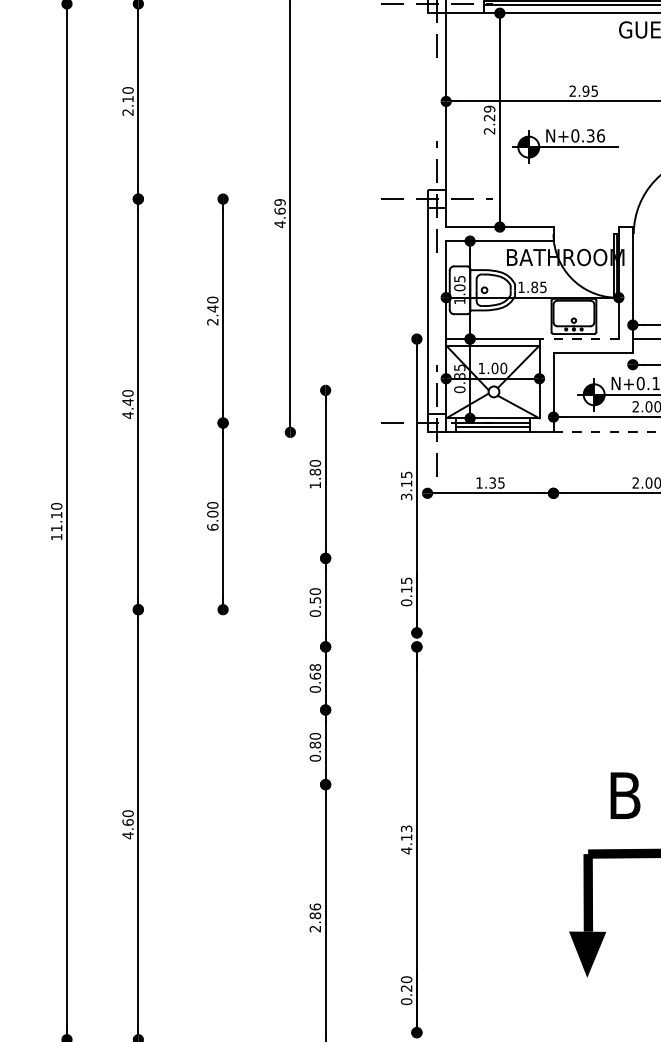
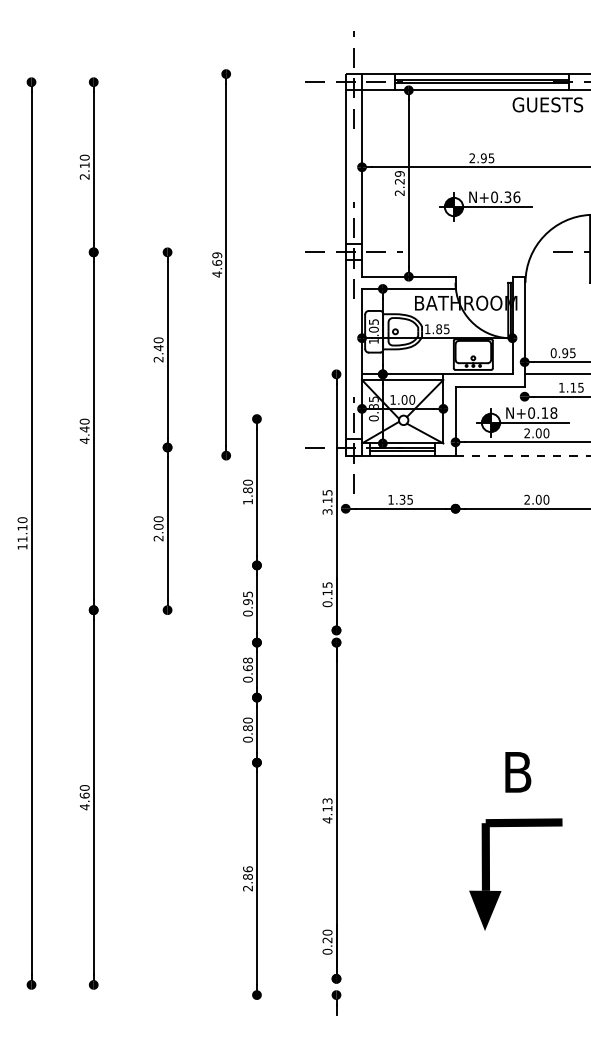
line: (427, 101) -> (345, 167), added
part: (564, 146) -> (485, 206), moved
line: (578, 339) -> (477, 374), dashed -> solid
text: (212, 527) -> (158, 538), 6.00 -> 2.00
text: (314, 596) -> (247, 598), 0.50 -> 0.95

